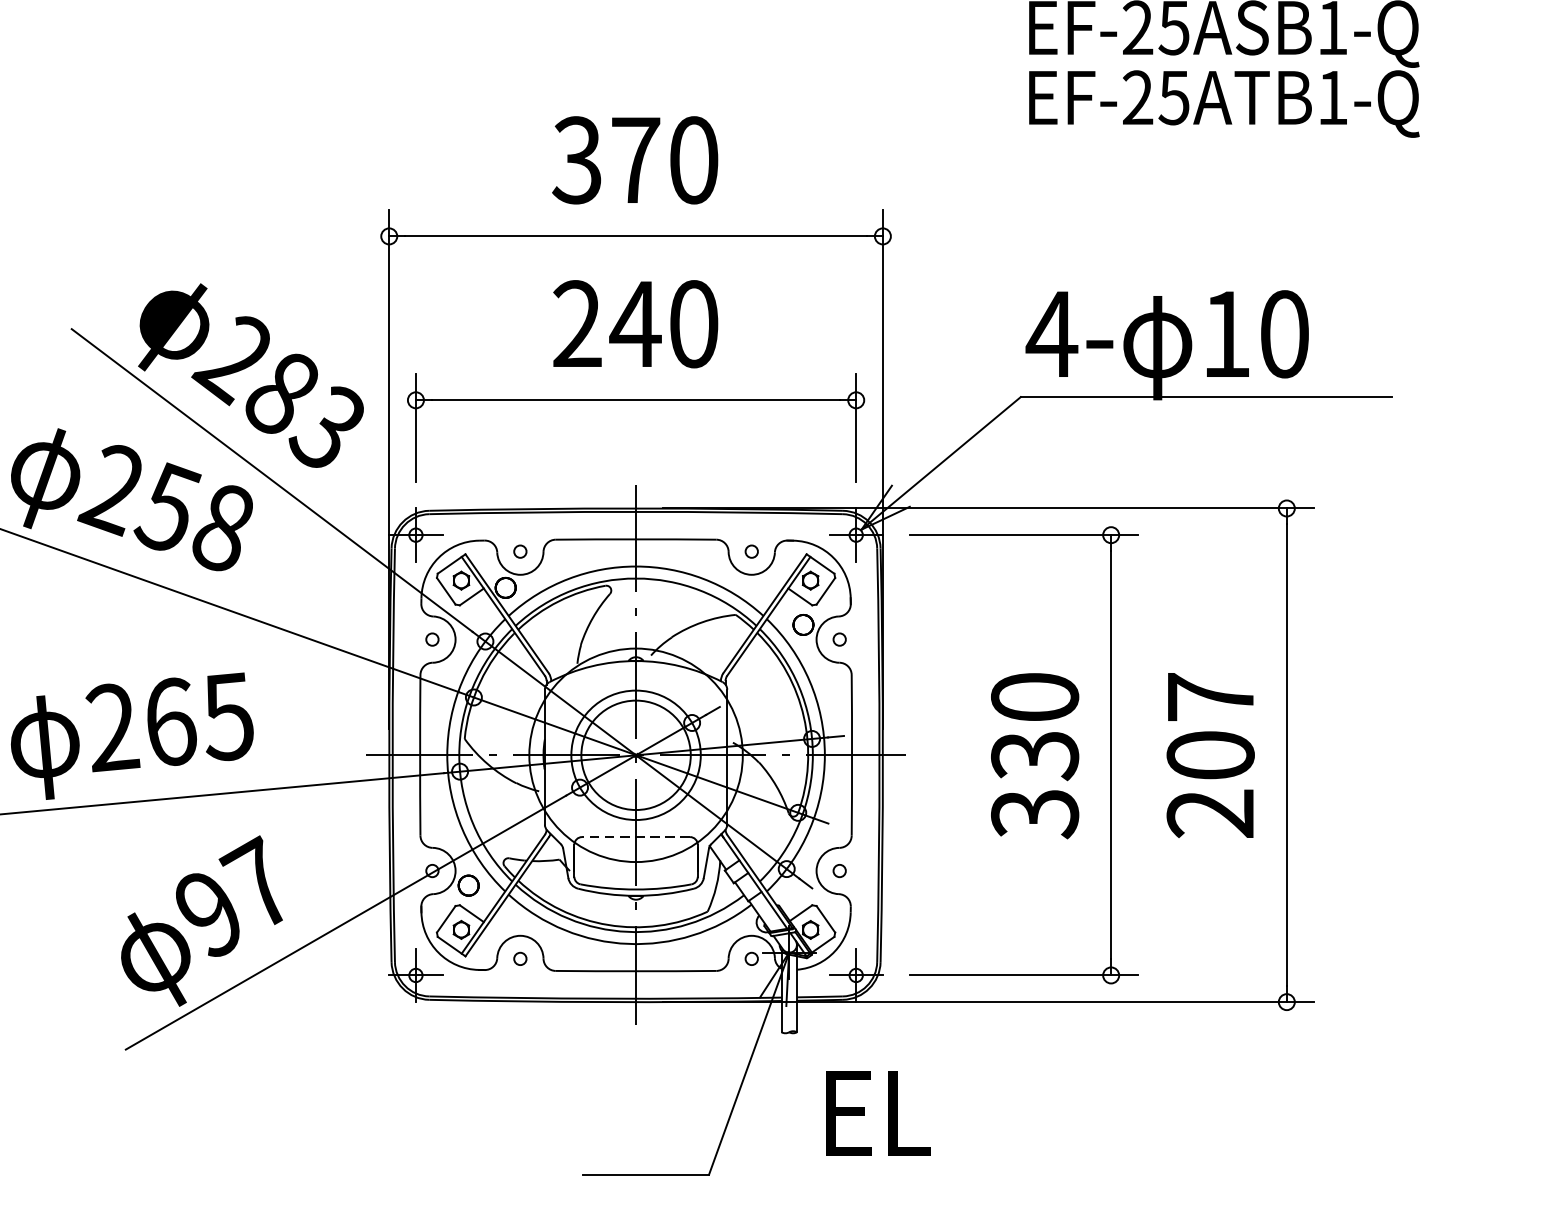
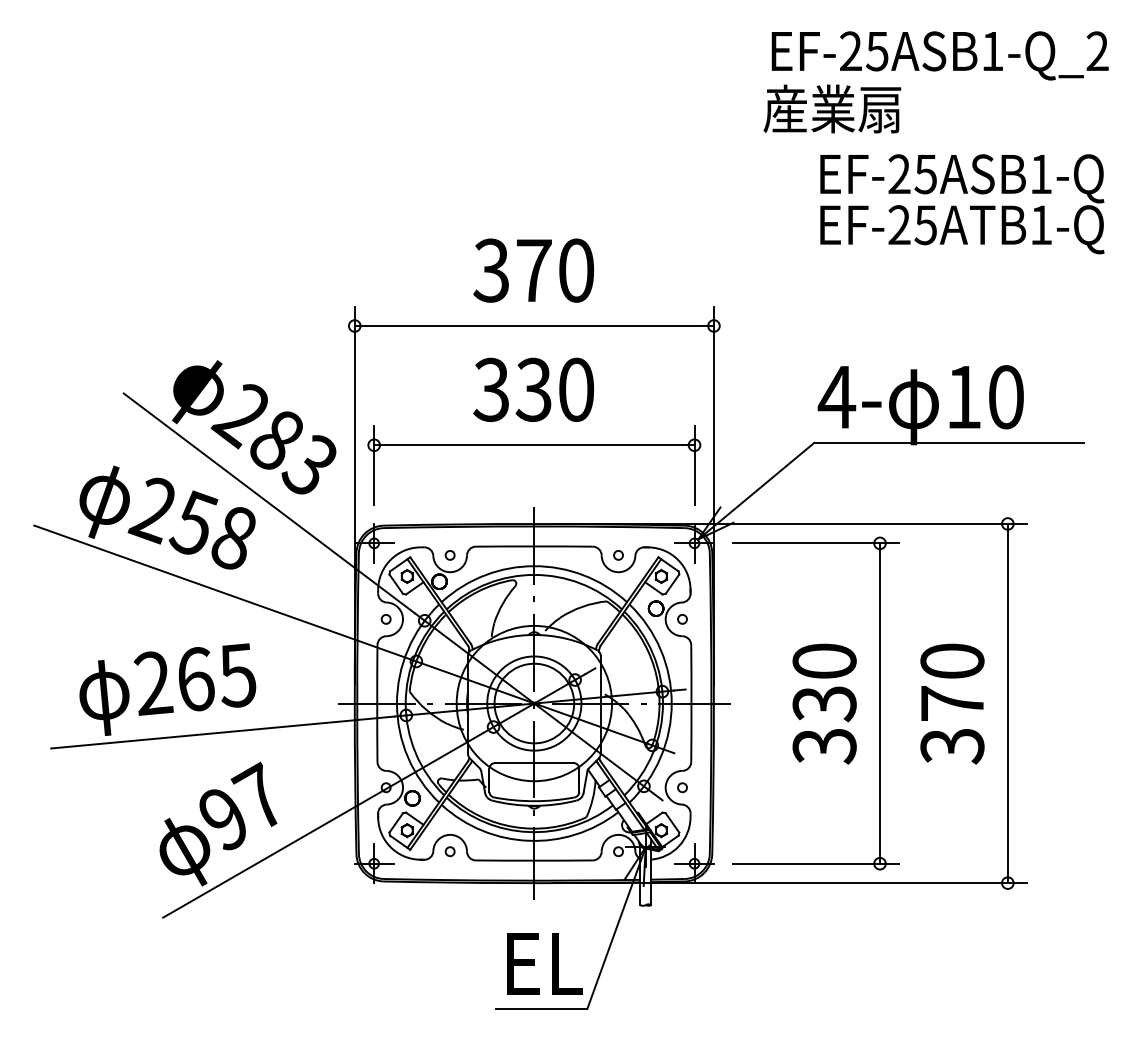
text: (607, 323) -> (513, 389), 240 -> 330
text: (1210, 755) -> (952, 703), 207 -> 370
line: (634, 837) -> (533, 763), dashed -> solid
text: (878, 1112) -> (544, 963), moved

